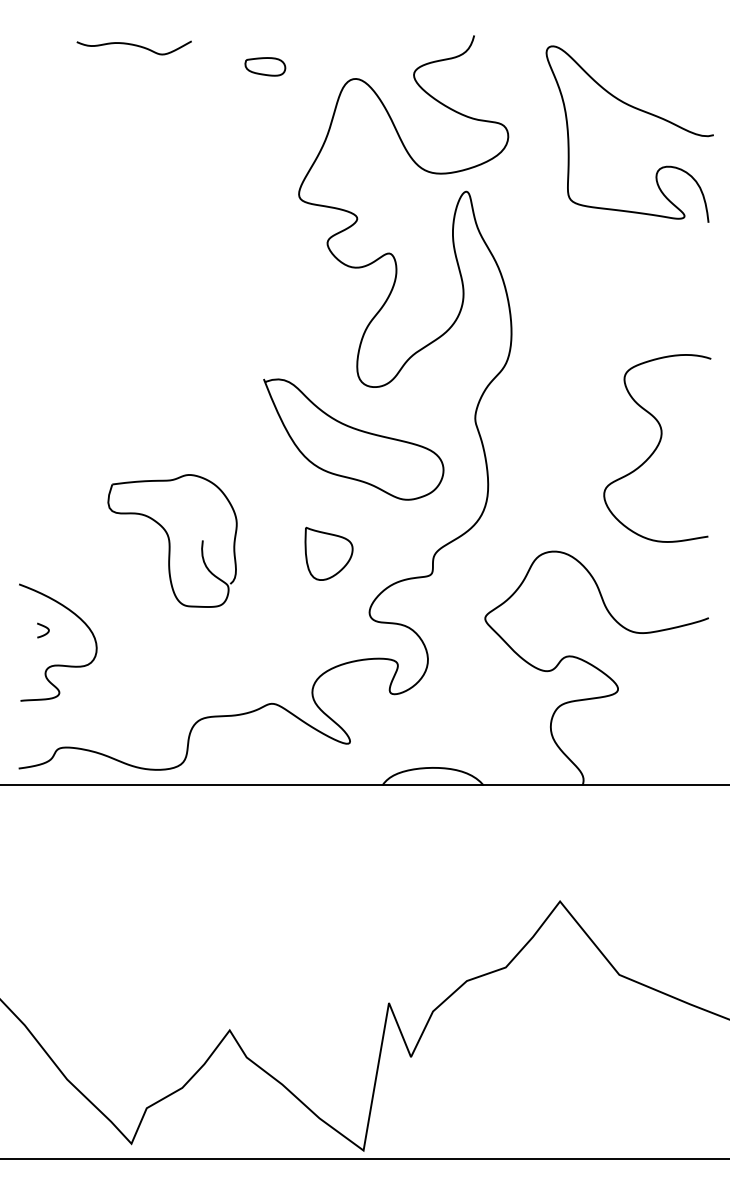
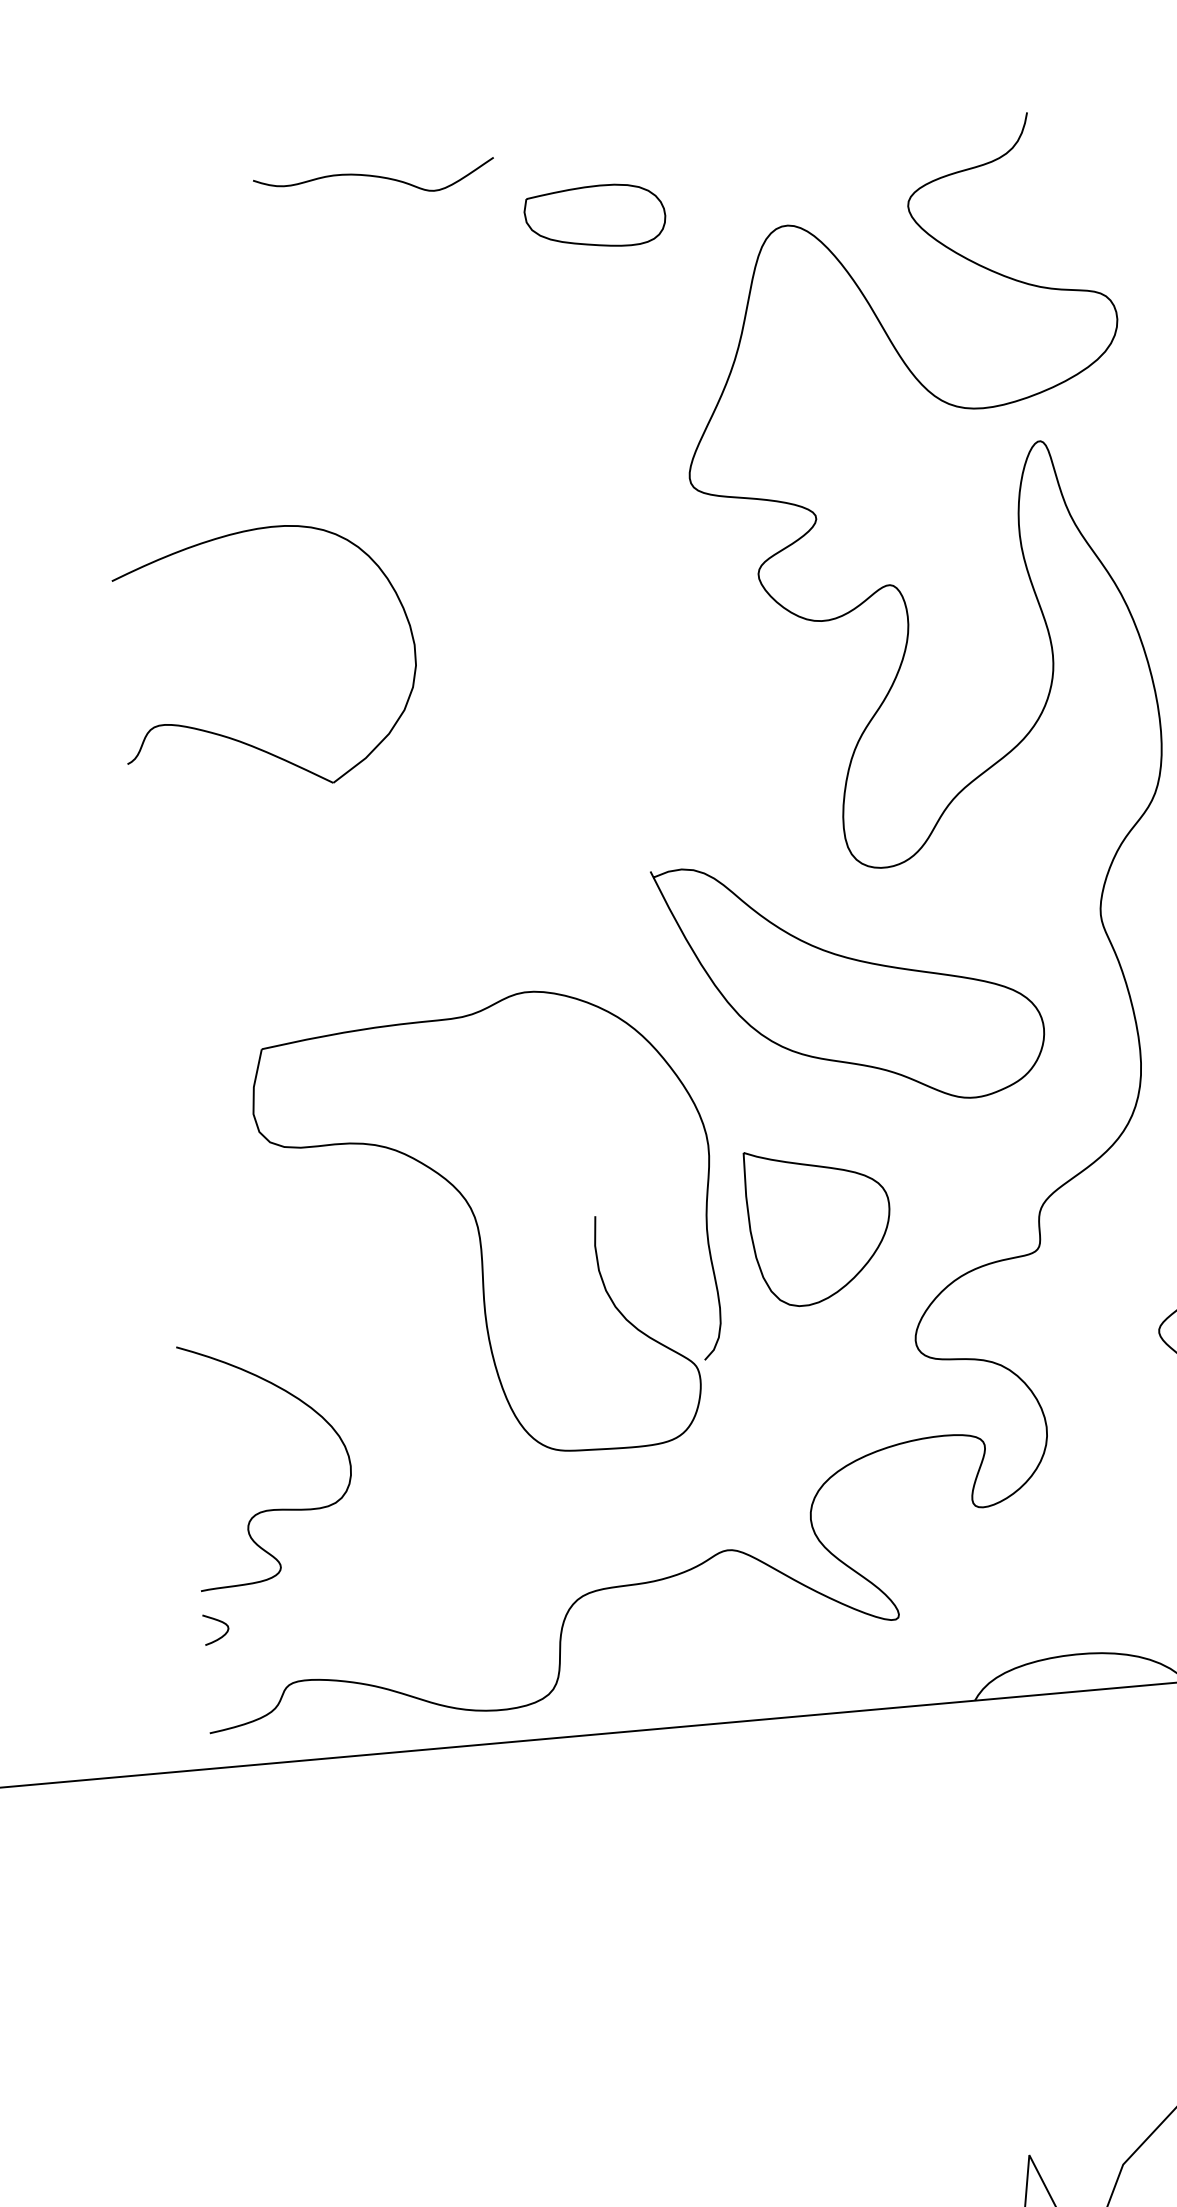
curve: (133, 45) -> (372, 177), moved
part: (265, 66) -> (595, 216), size x1.67
part: (76, 299) -> (243, 739), added
part: (172, 540) -> (489, 1226), size x1.67
part: (328, 553) -> (818, 1224), size x1.43
curve: (44, 627) -> (218, 1622), moved

